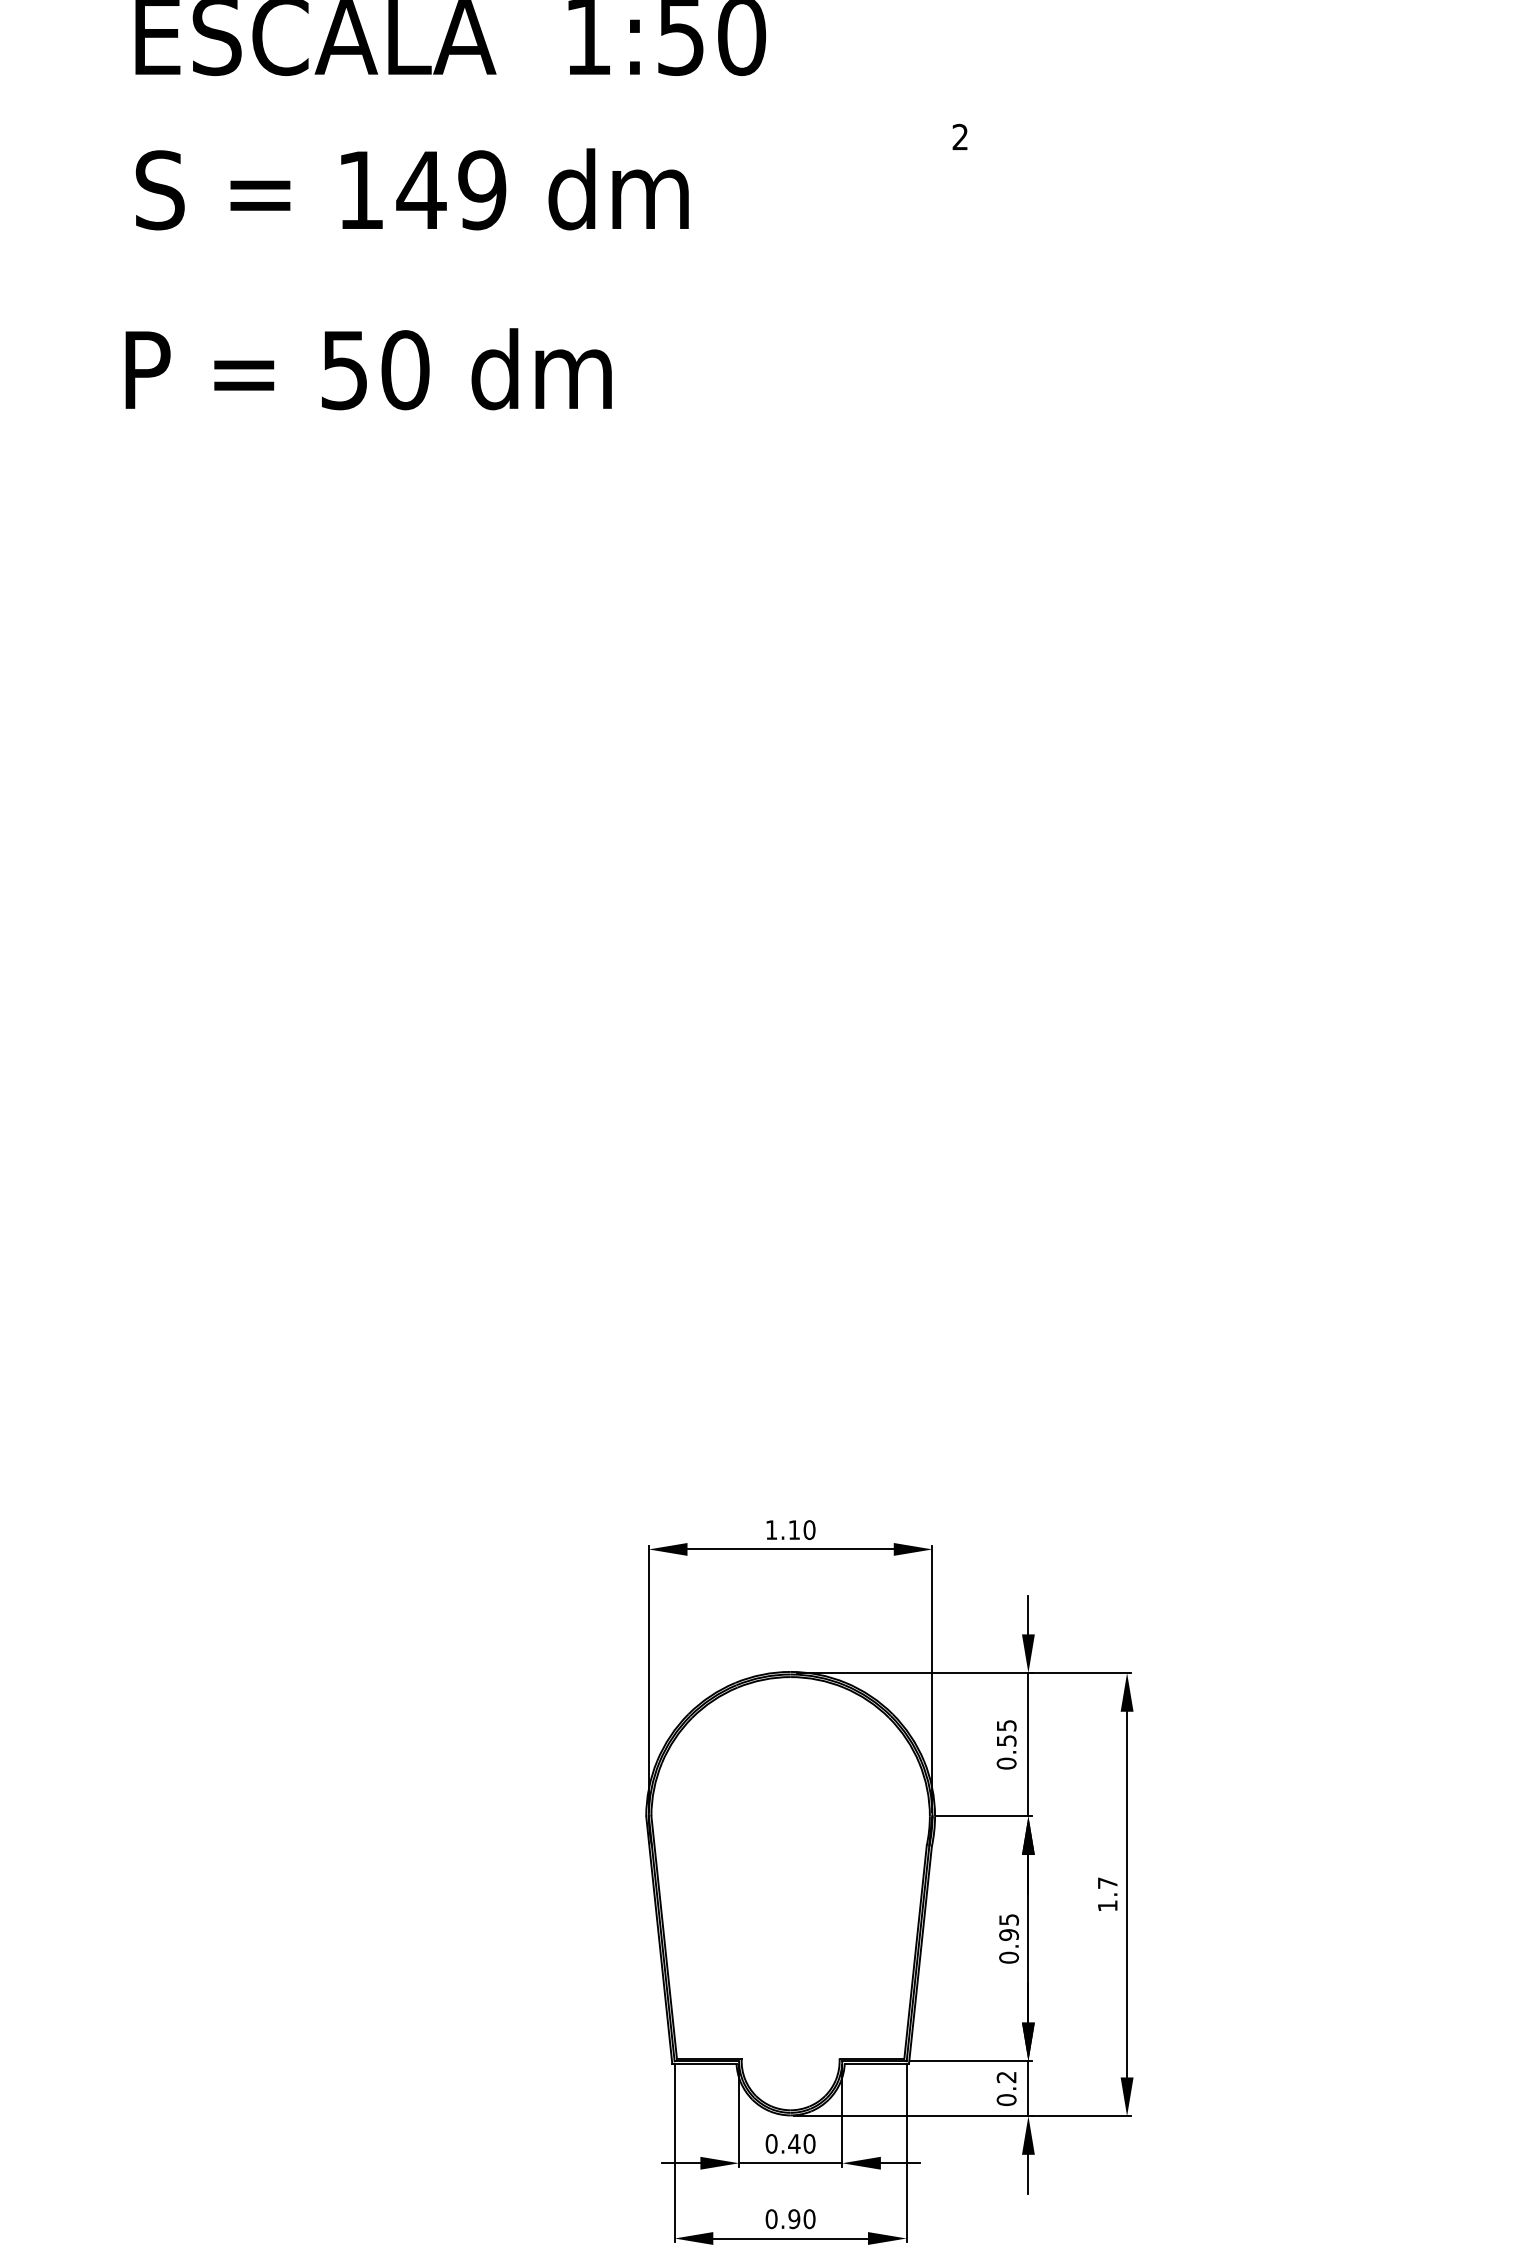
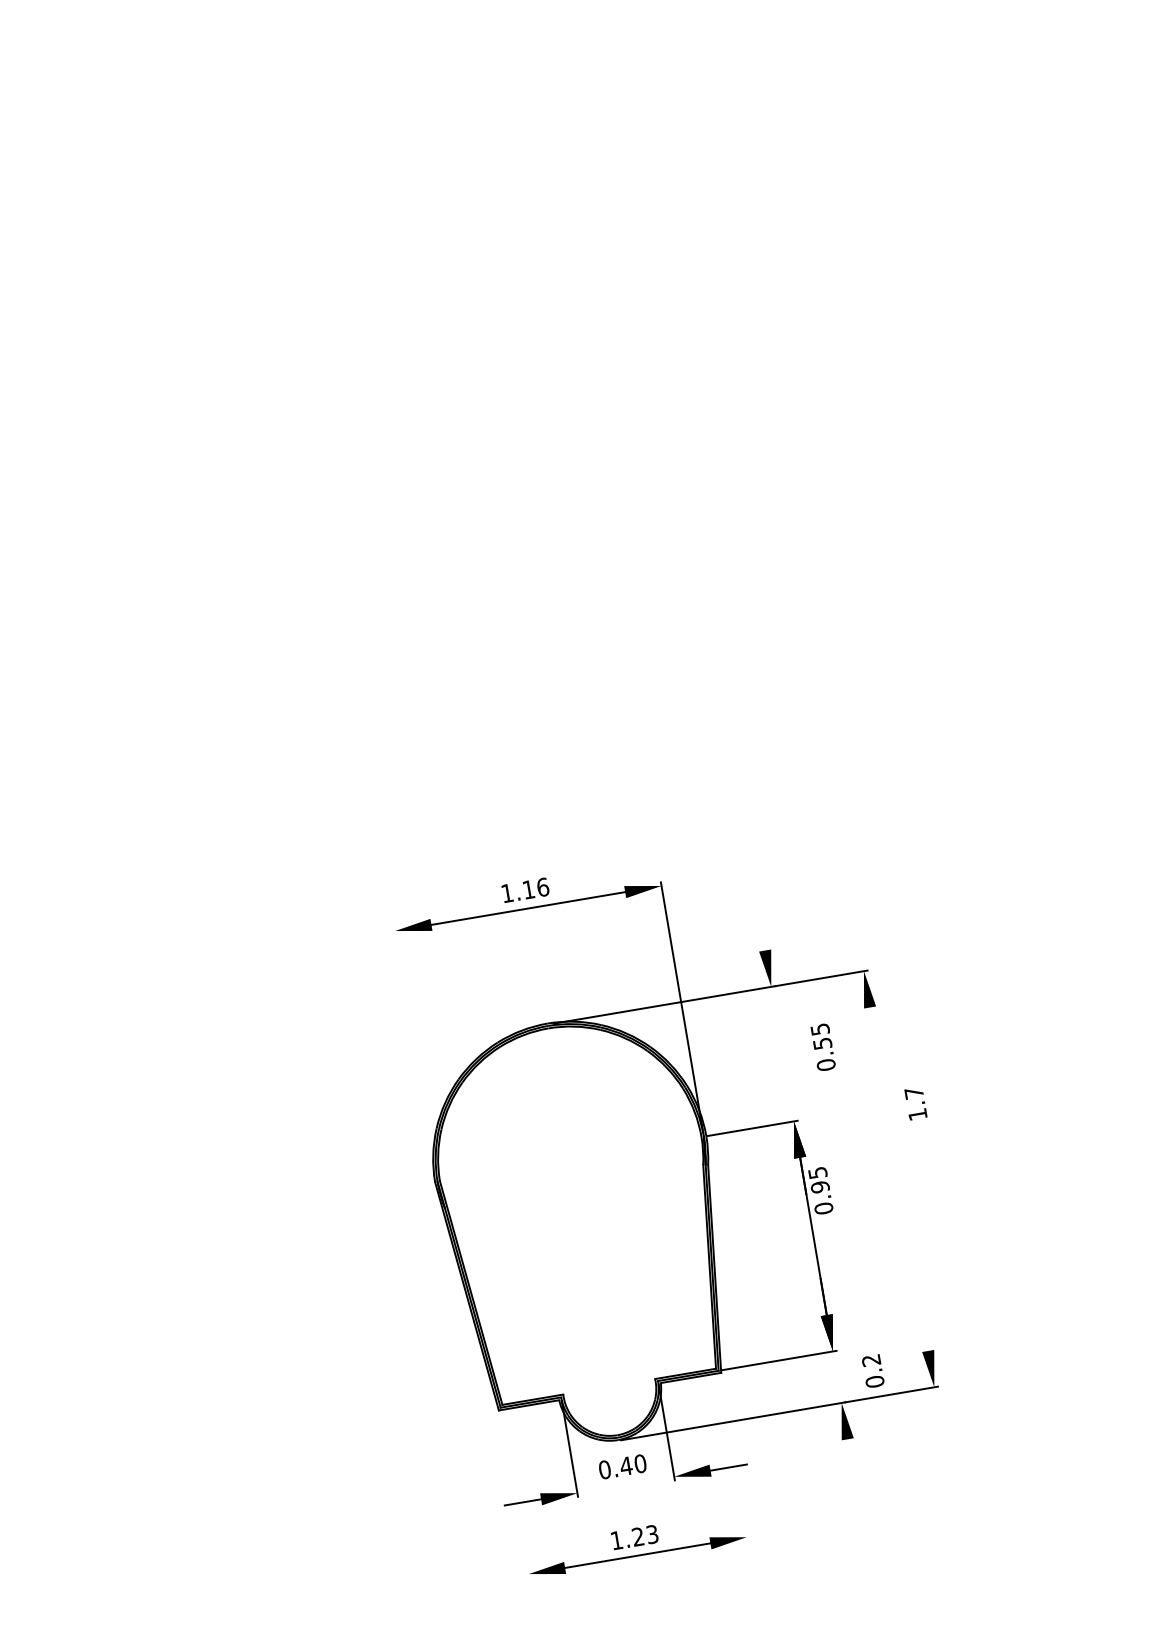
text: (809, 1529) -> (542, 886), 1.10 -> 1.16
line: (1028, 1614) -> (762, 931), removed
line: (648, 1678) -> (415, 1052), removed
text: (1006, 1744) -> (823, 1047), moved
line: (1028, 1744) -> (782, 1053), removed
text: (1107, 1893) -> (915, 1102), moved
line: (1127, 1894) -> (899, 1179), removed
text: (1008, 1938) -> (820, 1190), moved
text: (1006, 2088) -> (873, 1370), moved
line: (1028, 2088) -> (837, 1377), removed
line: (674, 2153) -> (515, 1494), removed
line: (906, 2153) -> (733, 1457), removed
line: (790, 2163) -> (625, 1485), removed
line: (1028, 2173) -> (850, 1456), removed
text: (790, 2219) -> (634, 1537), 0.90 -> 1.23

